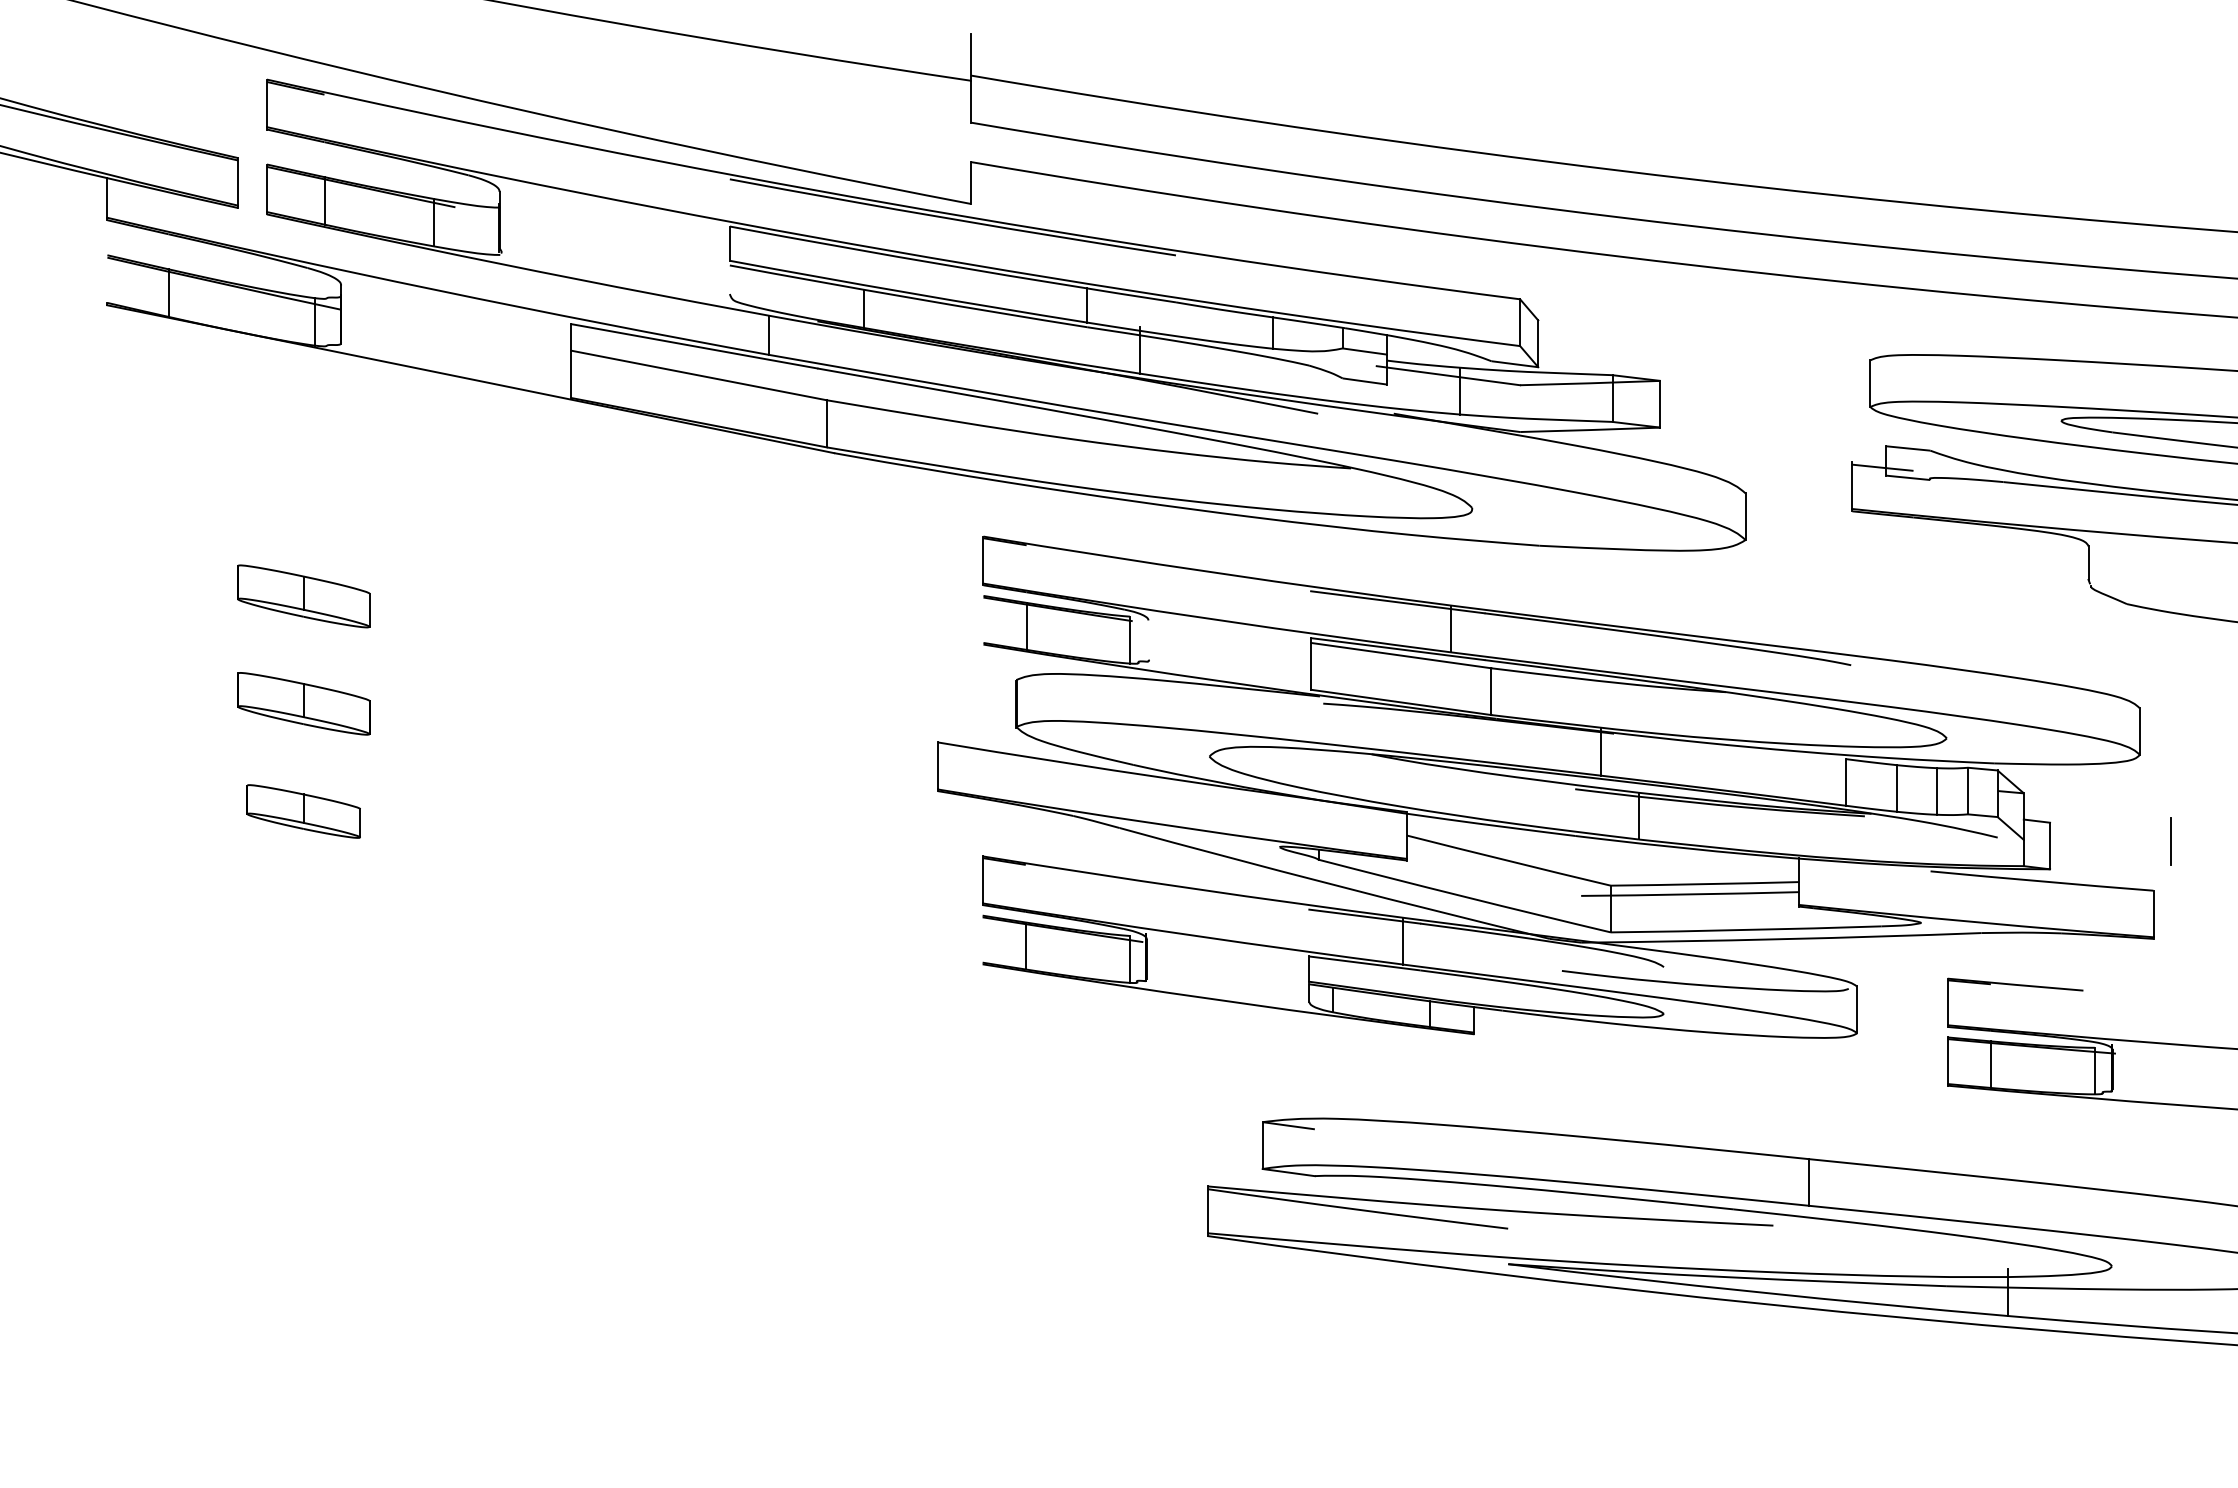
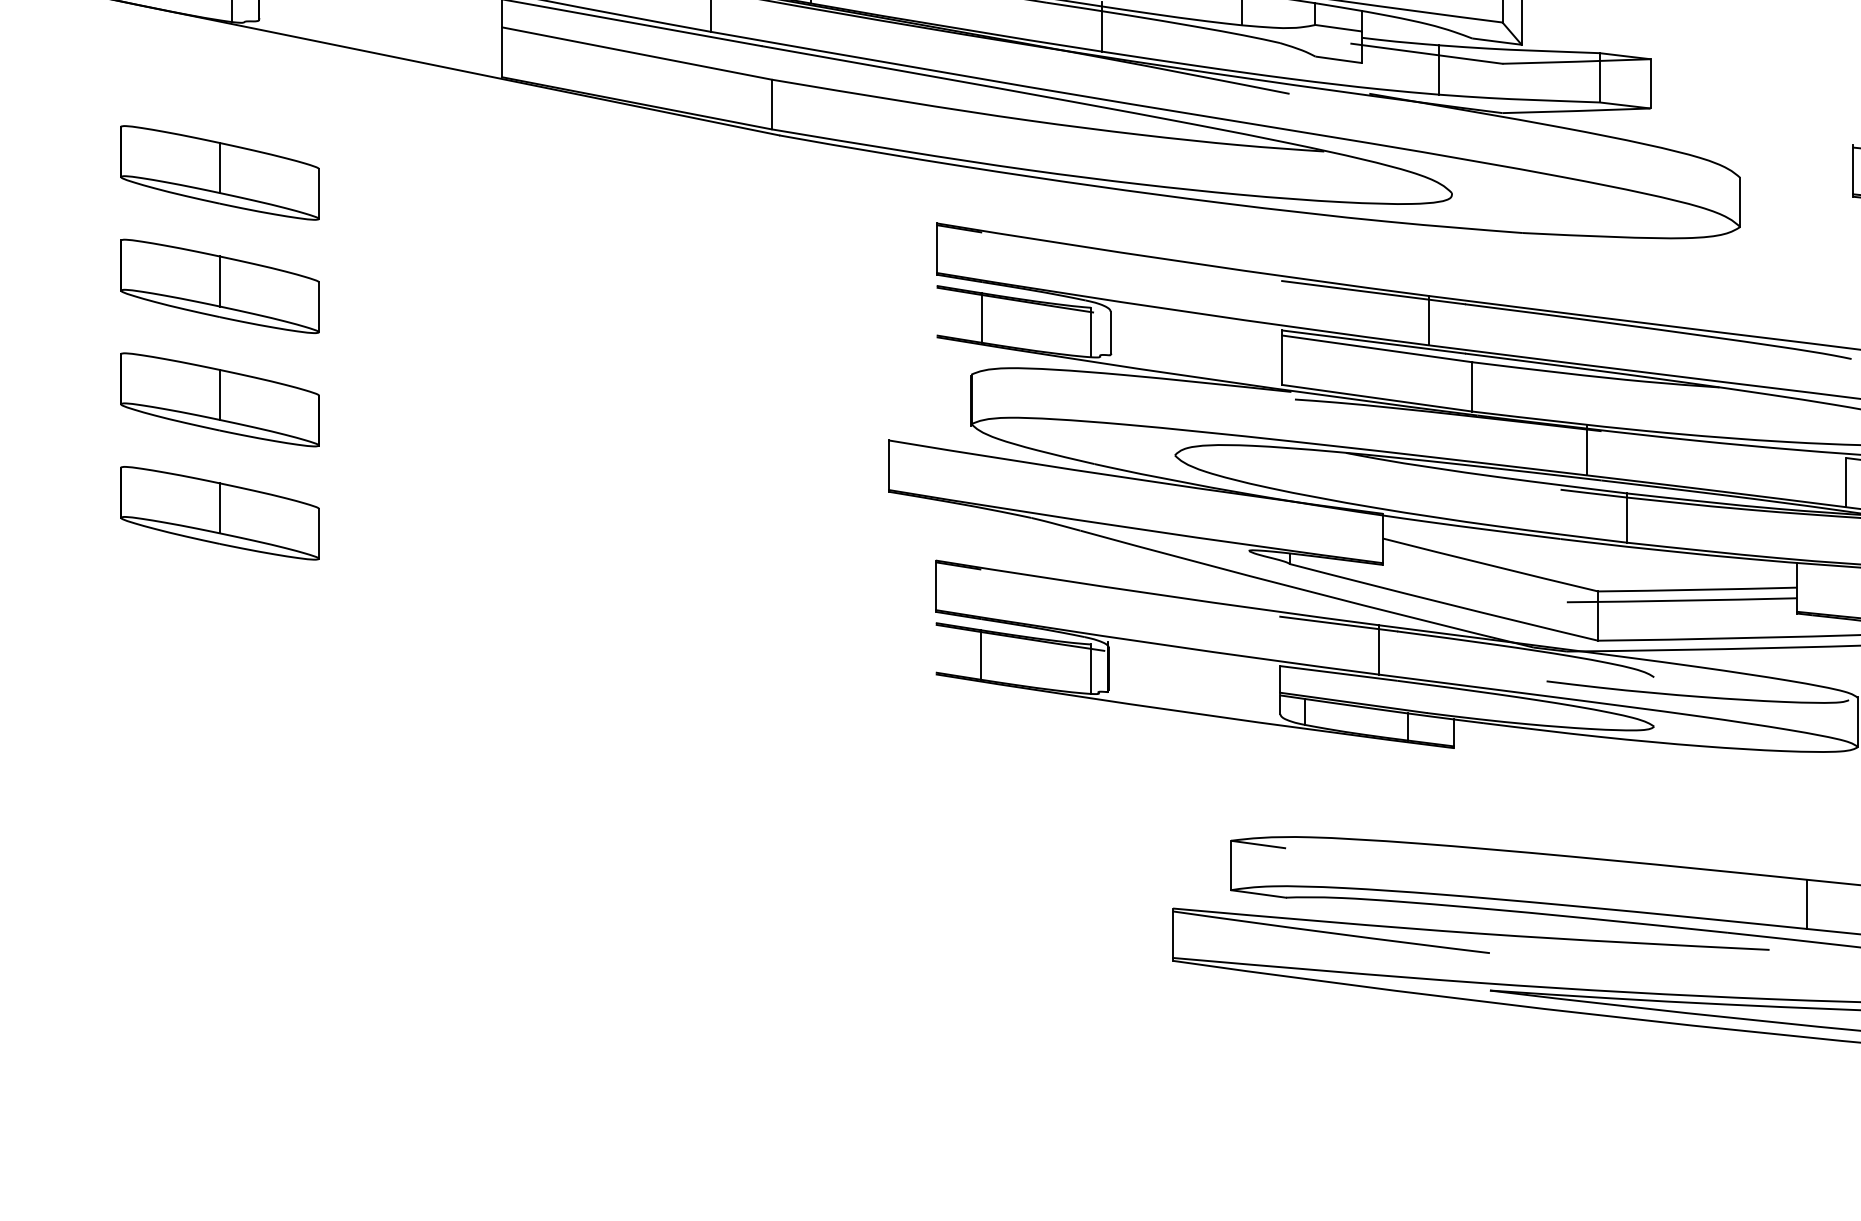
part: (303, 488) -> (219, 172), added
part: (303, 596) -> (219, 286), size x1.43
line: (1148, 639) -> (1110, 331), added
part: (303, 703) -> (219, 399), size x1.43
part: (303, 811) -> (219, 513), size x1.67

